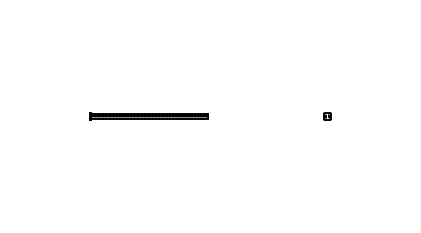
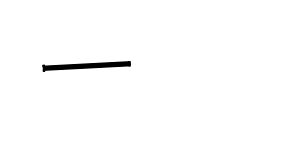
part: (327, 116) -> (216, 59), removed

